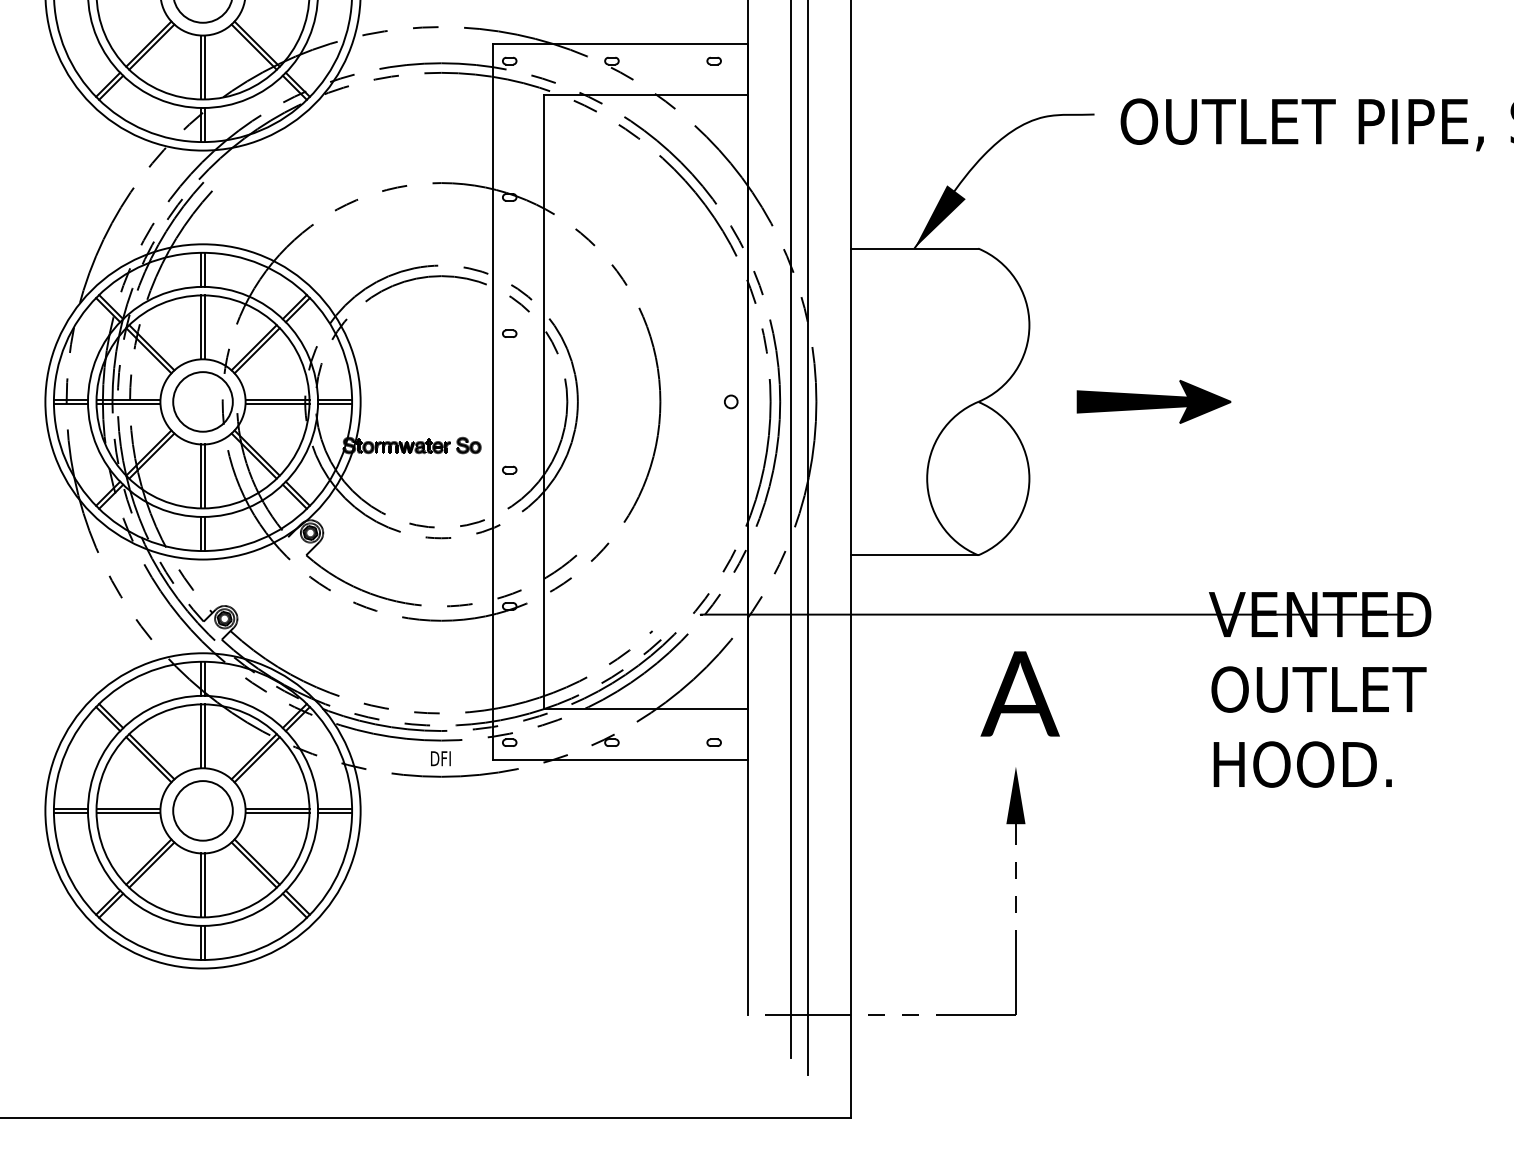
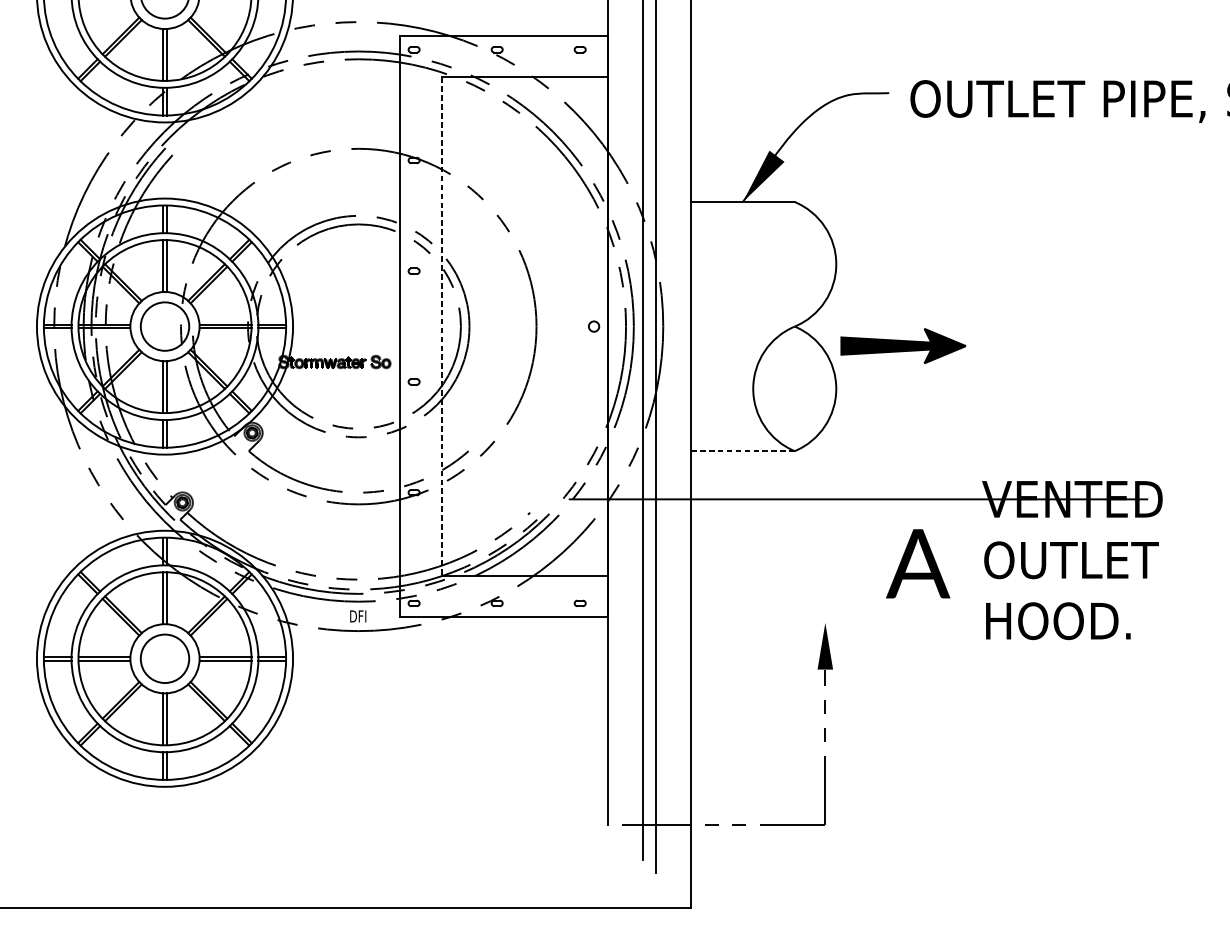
line: (543, 401) -> (441, 326), solid -> dashed
part: (1153, 401) -> (902, 345), moved
line: (914, 555) -> (742, 451), solid -> dashed
text: (1019, 693) -> (917, 563), moved

